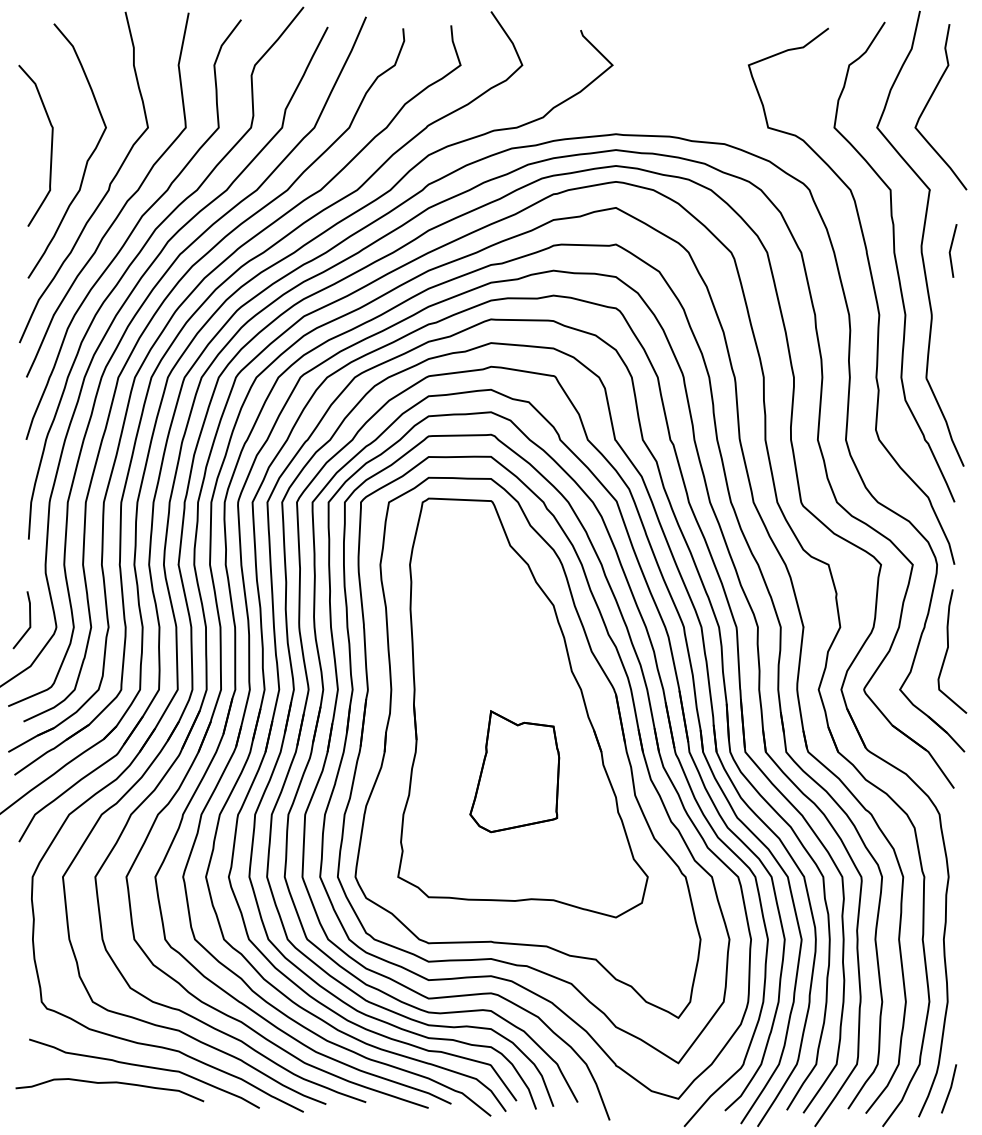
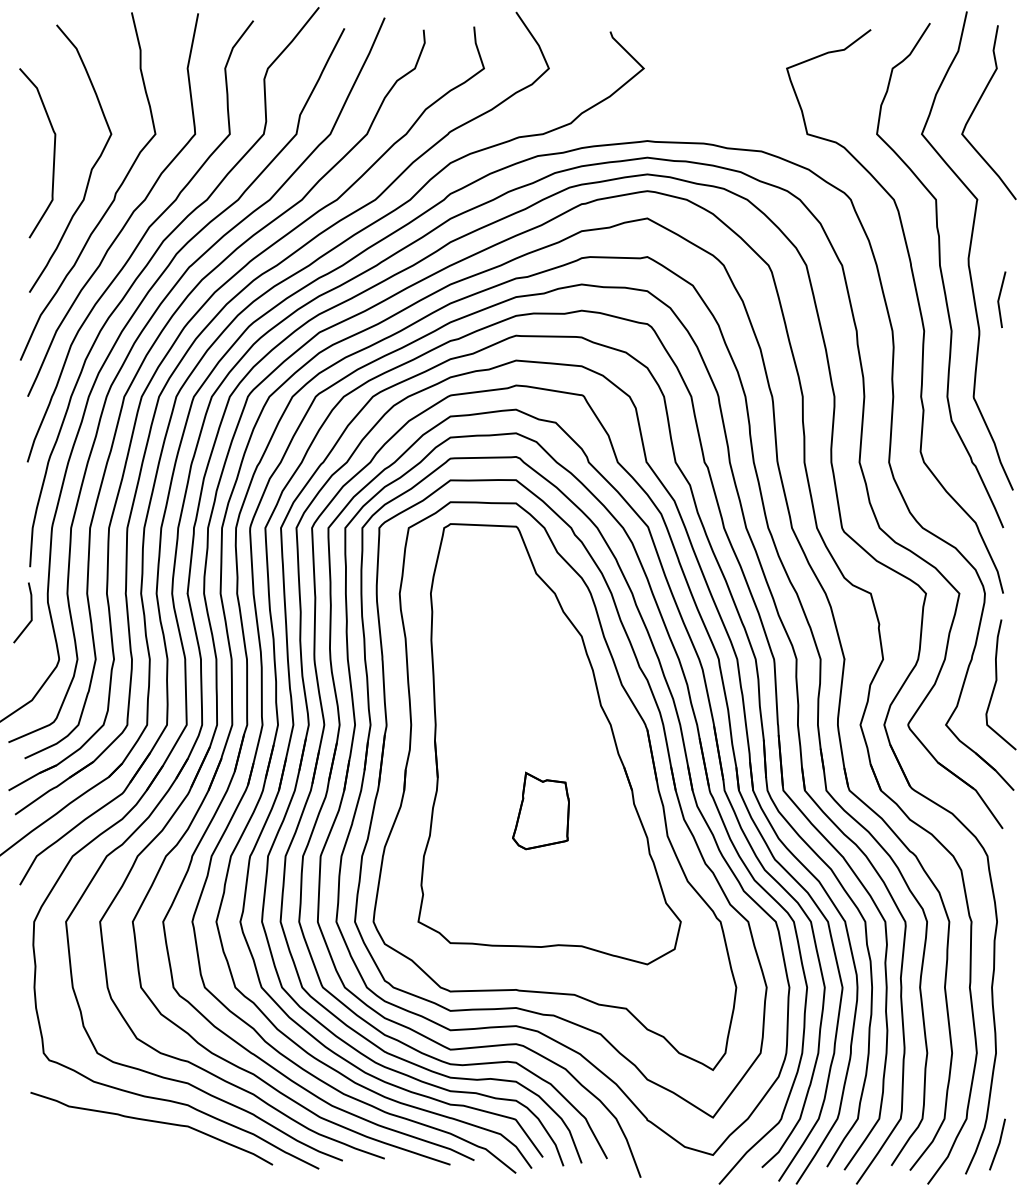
line: (950, 250) -> (999, 299), moved
line: (29, 619) -> (30, 612), moved
part: (514, 771) -> (540, 810), size x0.6
curve: (110, 1083) -> (115, 1138), removed

